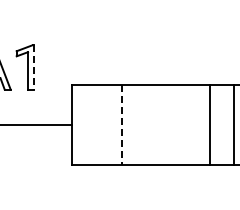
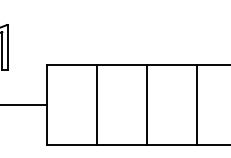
line: (33, 67) -> (7, 47), dashed -> solid
line: (122, 125) -> (96, 105), dashed -> solid
line: (209, 125) -> (146, 105), moved
line: (233, 125) -> (196, 105), moved

